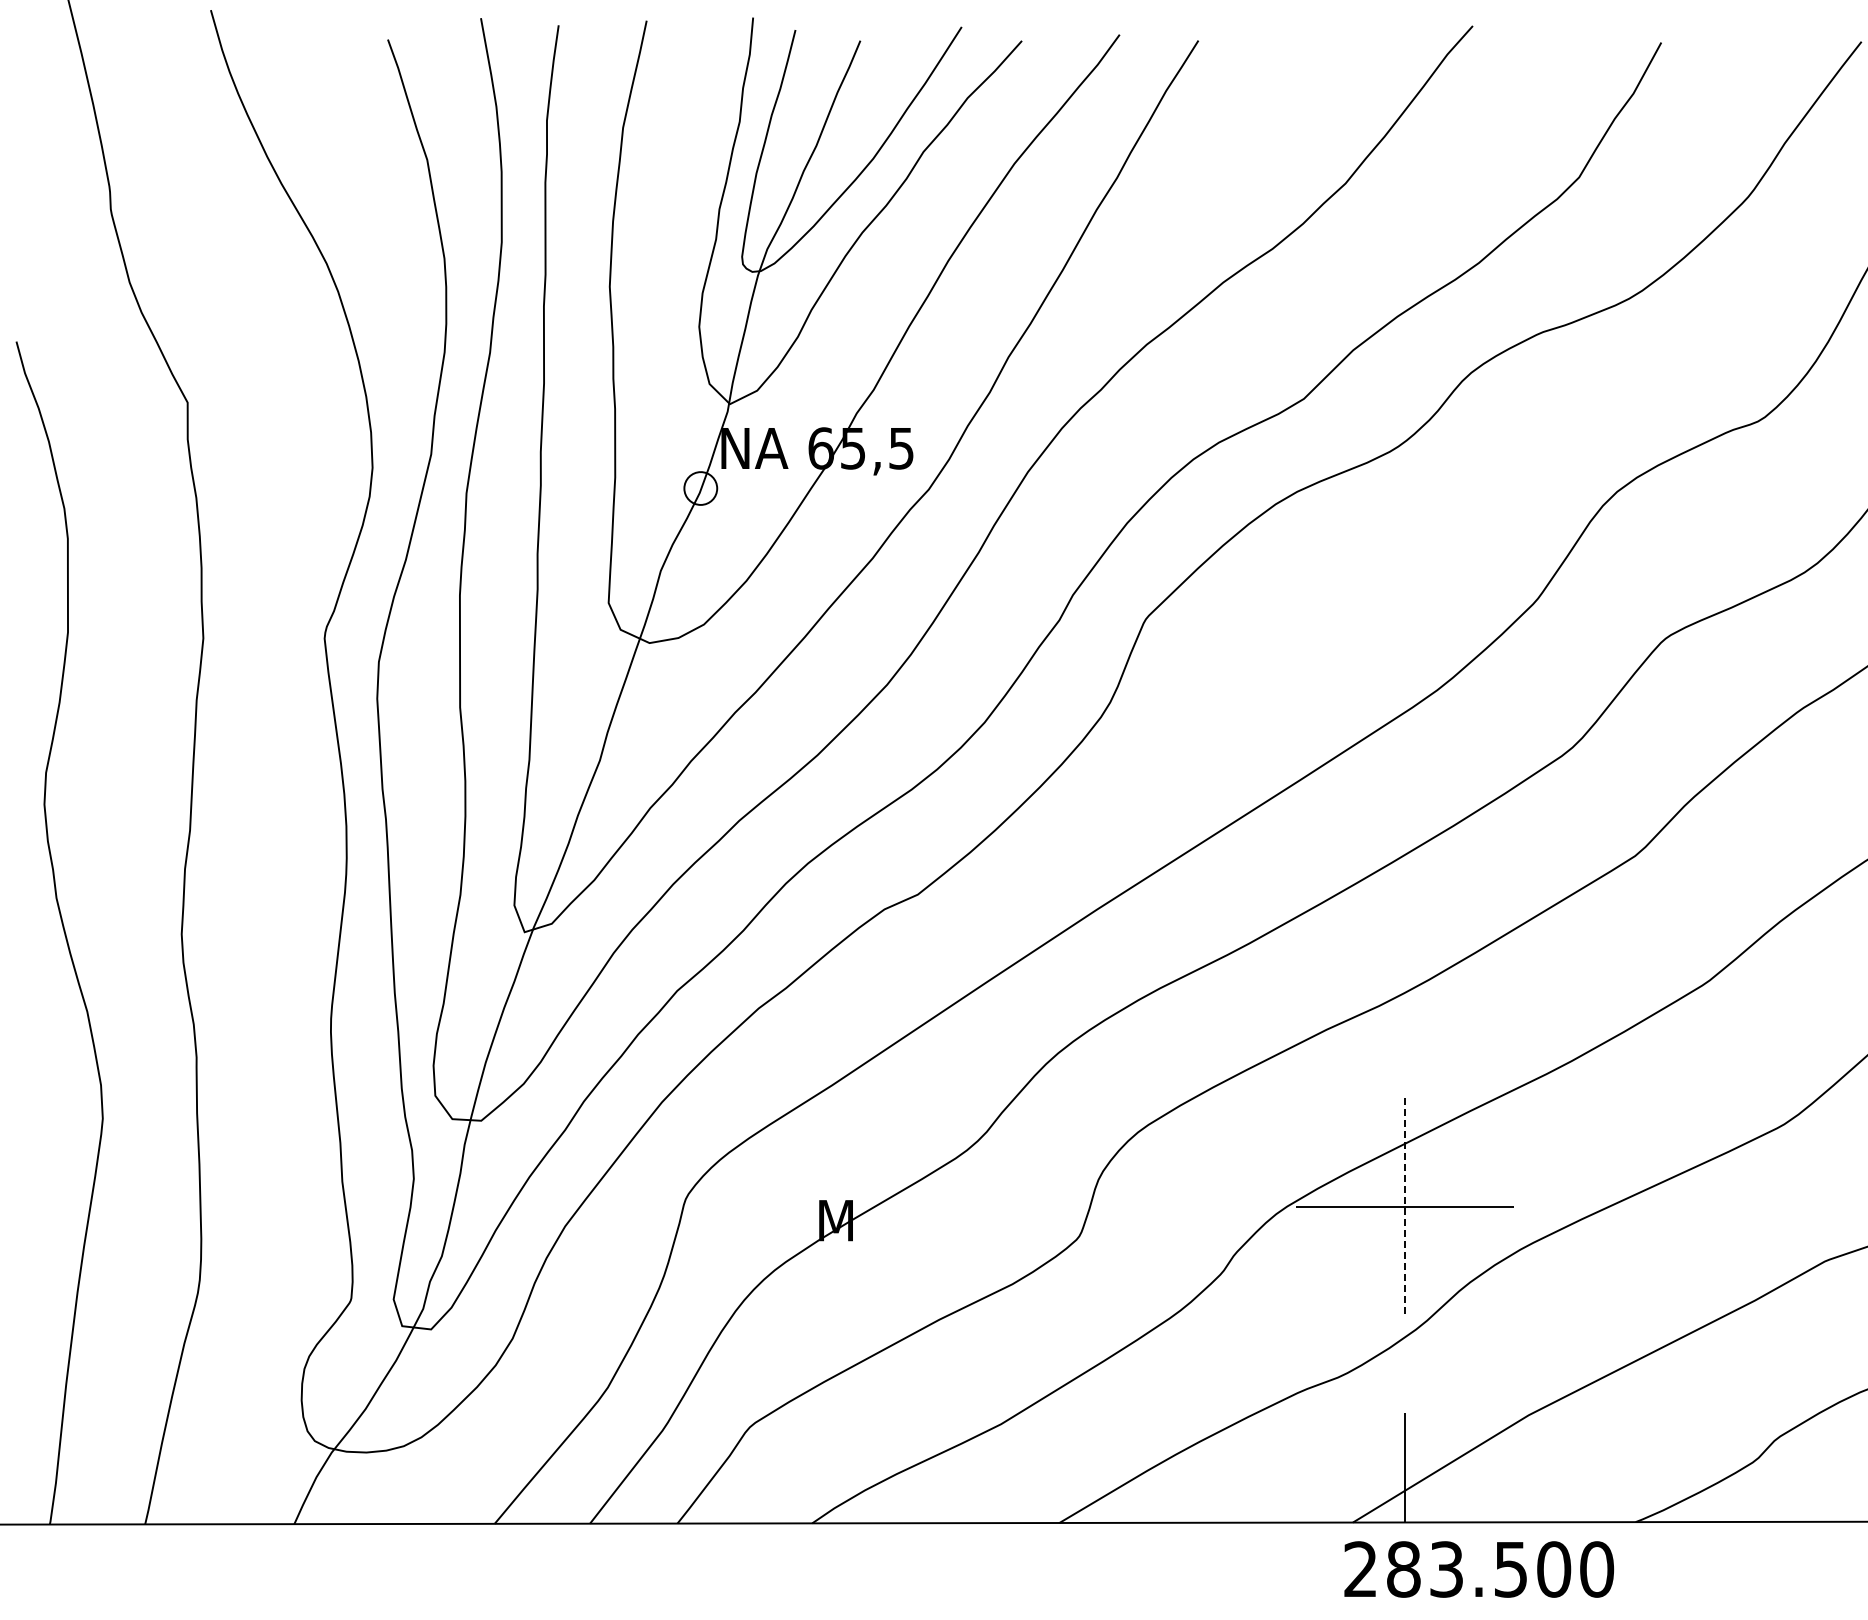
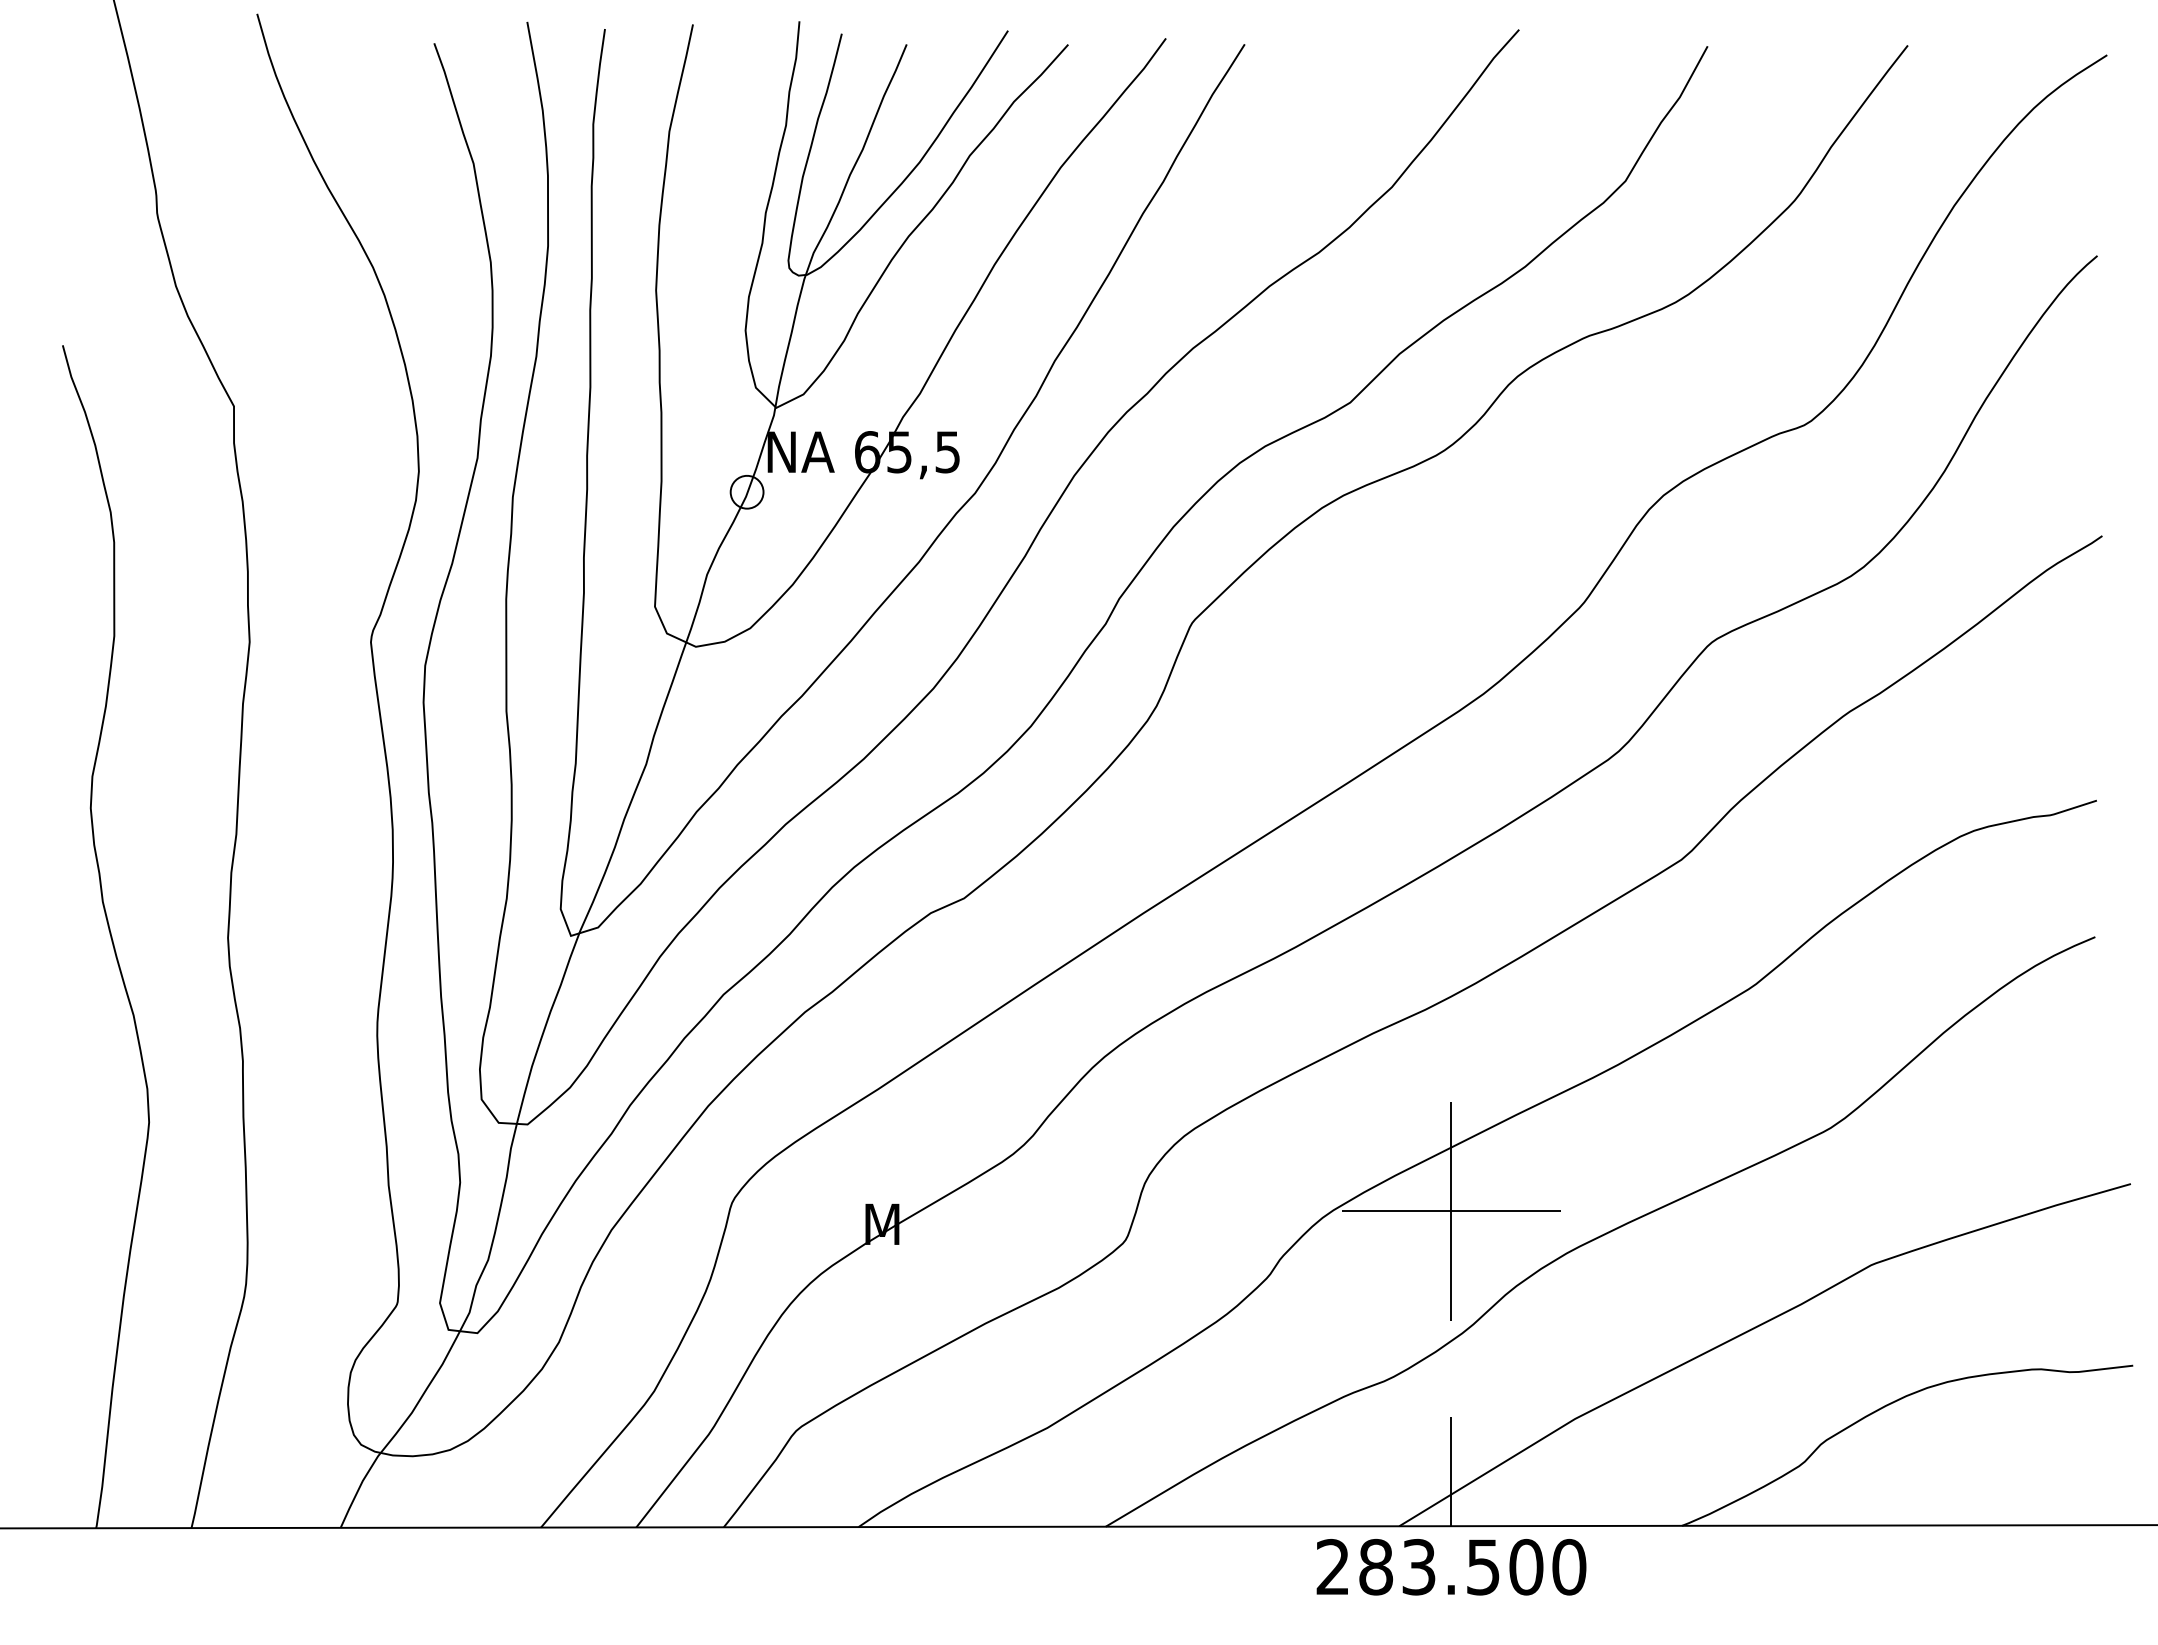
line: (1405, 1207) -> (1451, 1211), dashed -> solid
text: (1479, 1569) -> (1451, 1567), moved

